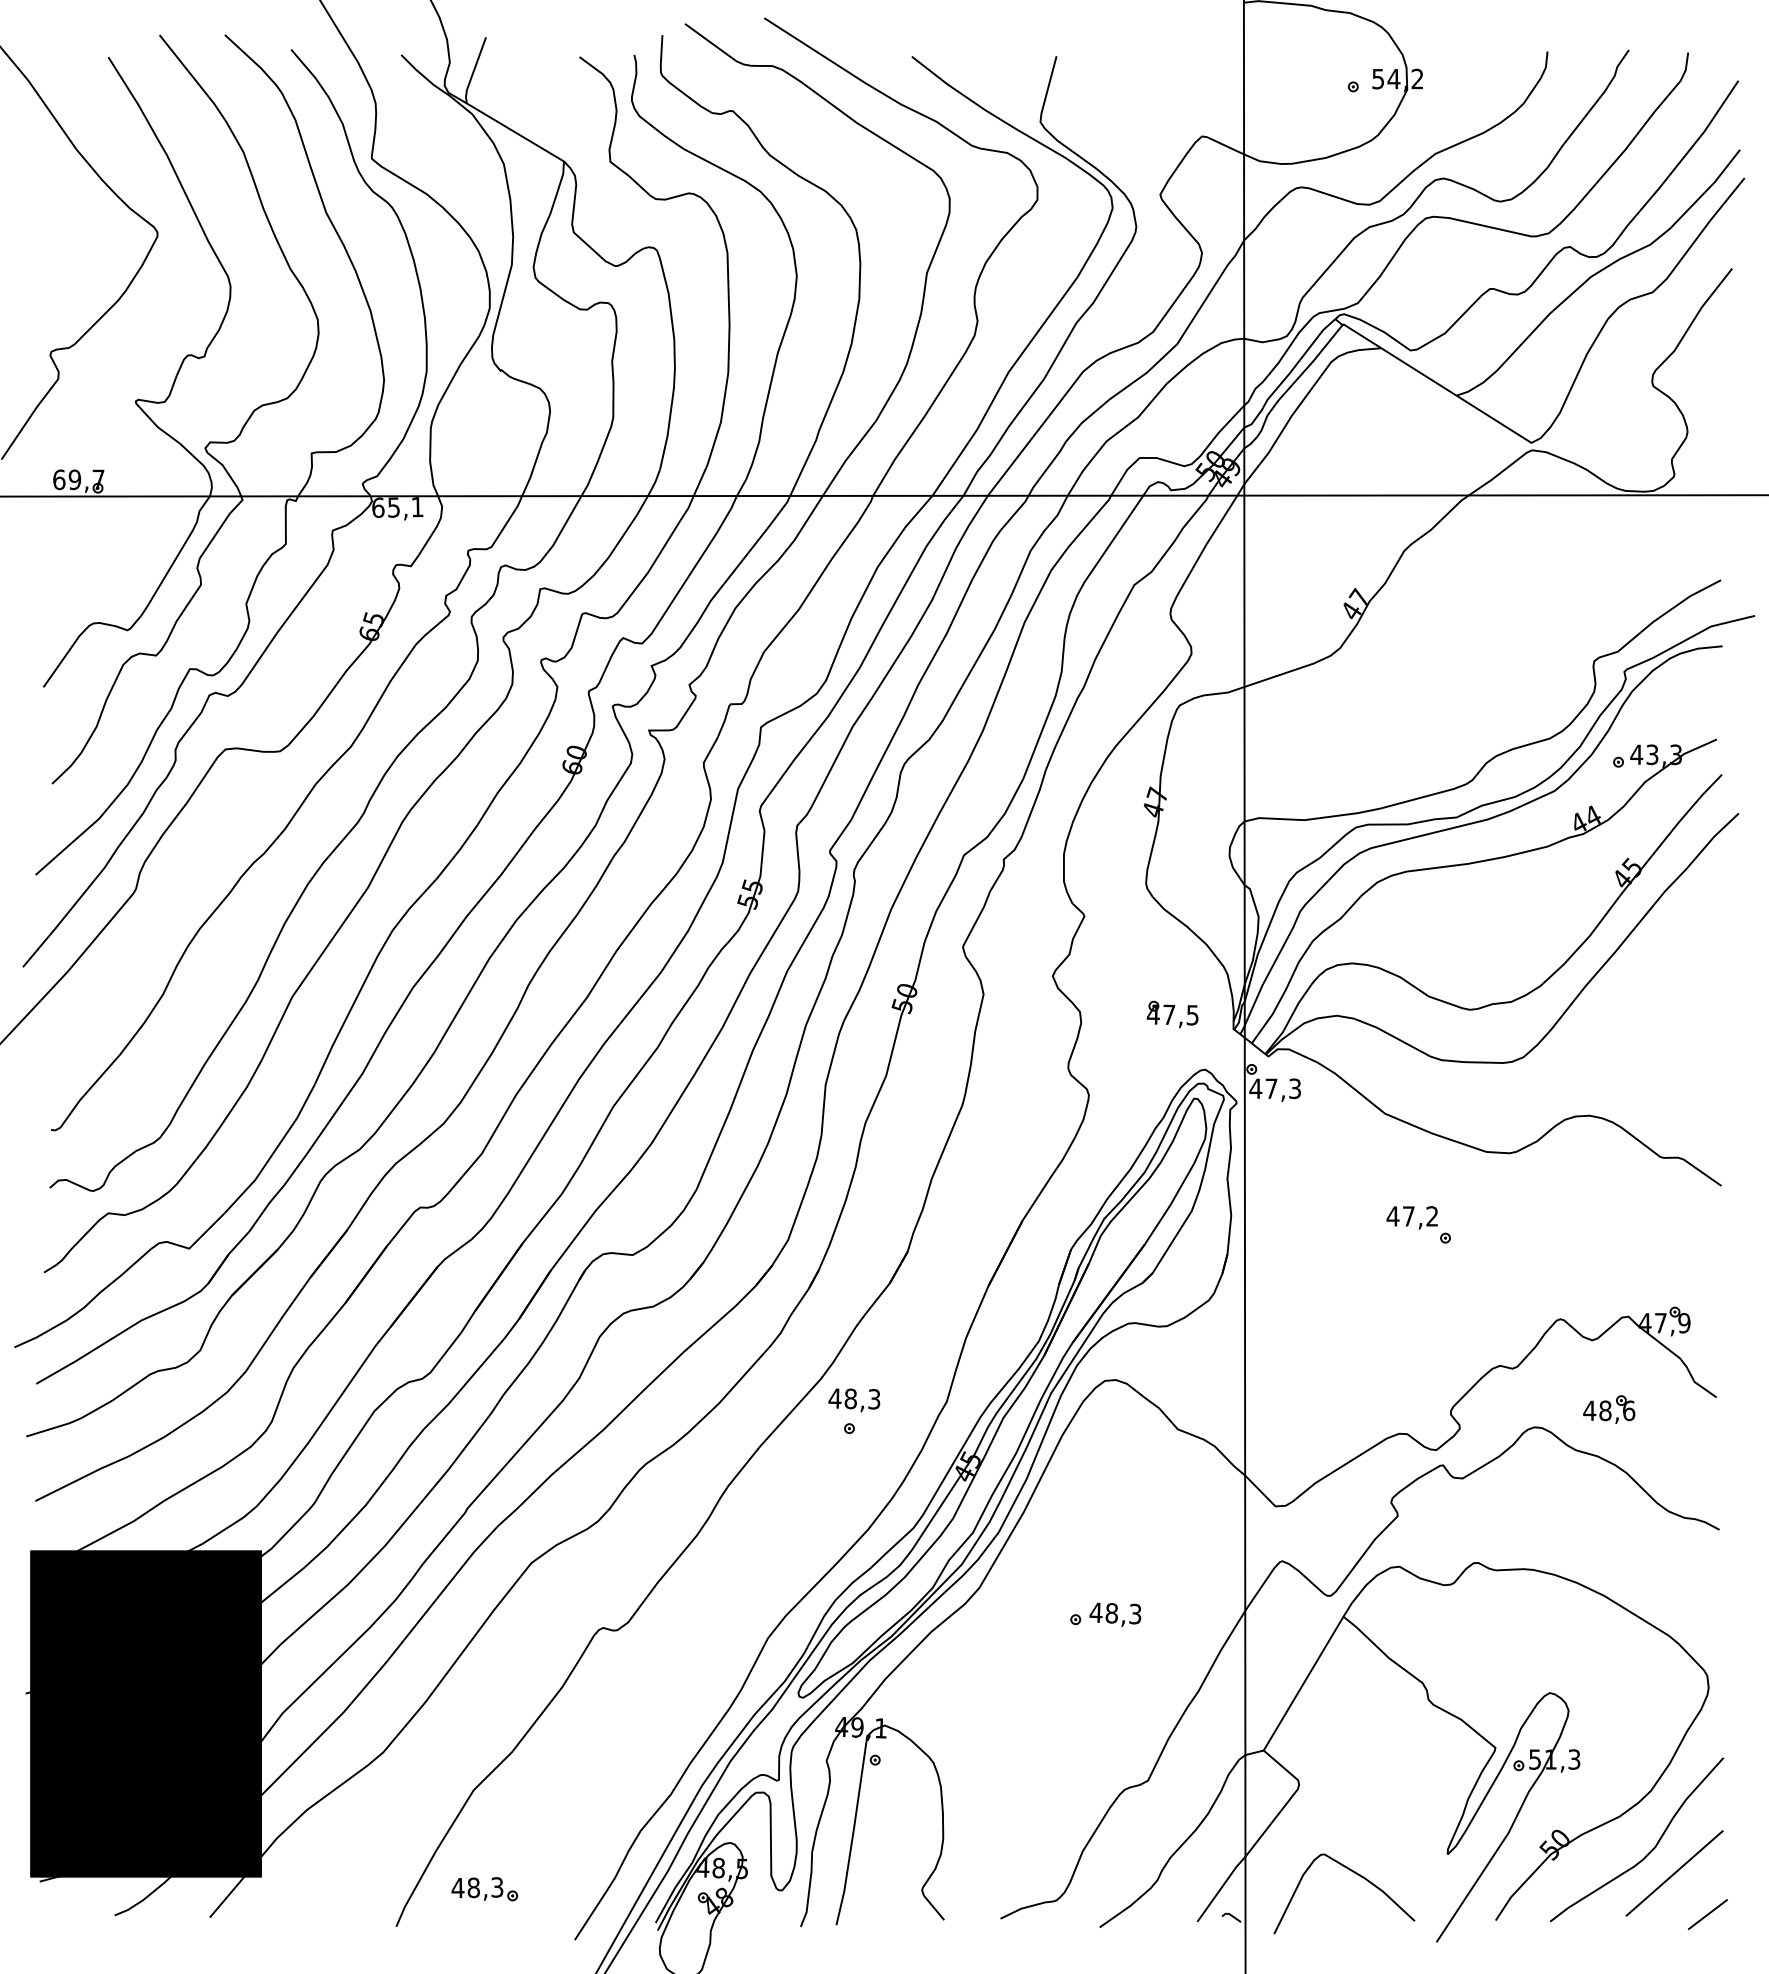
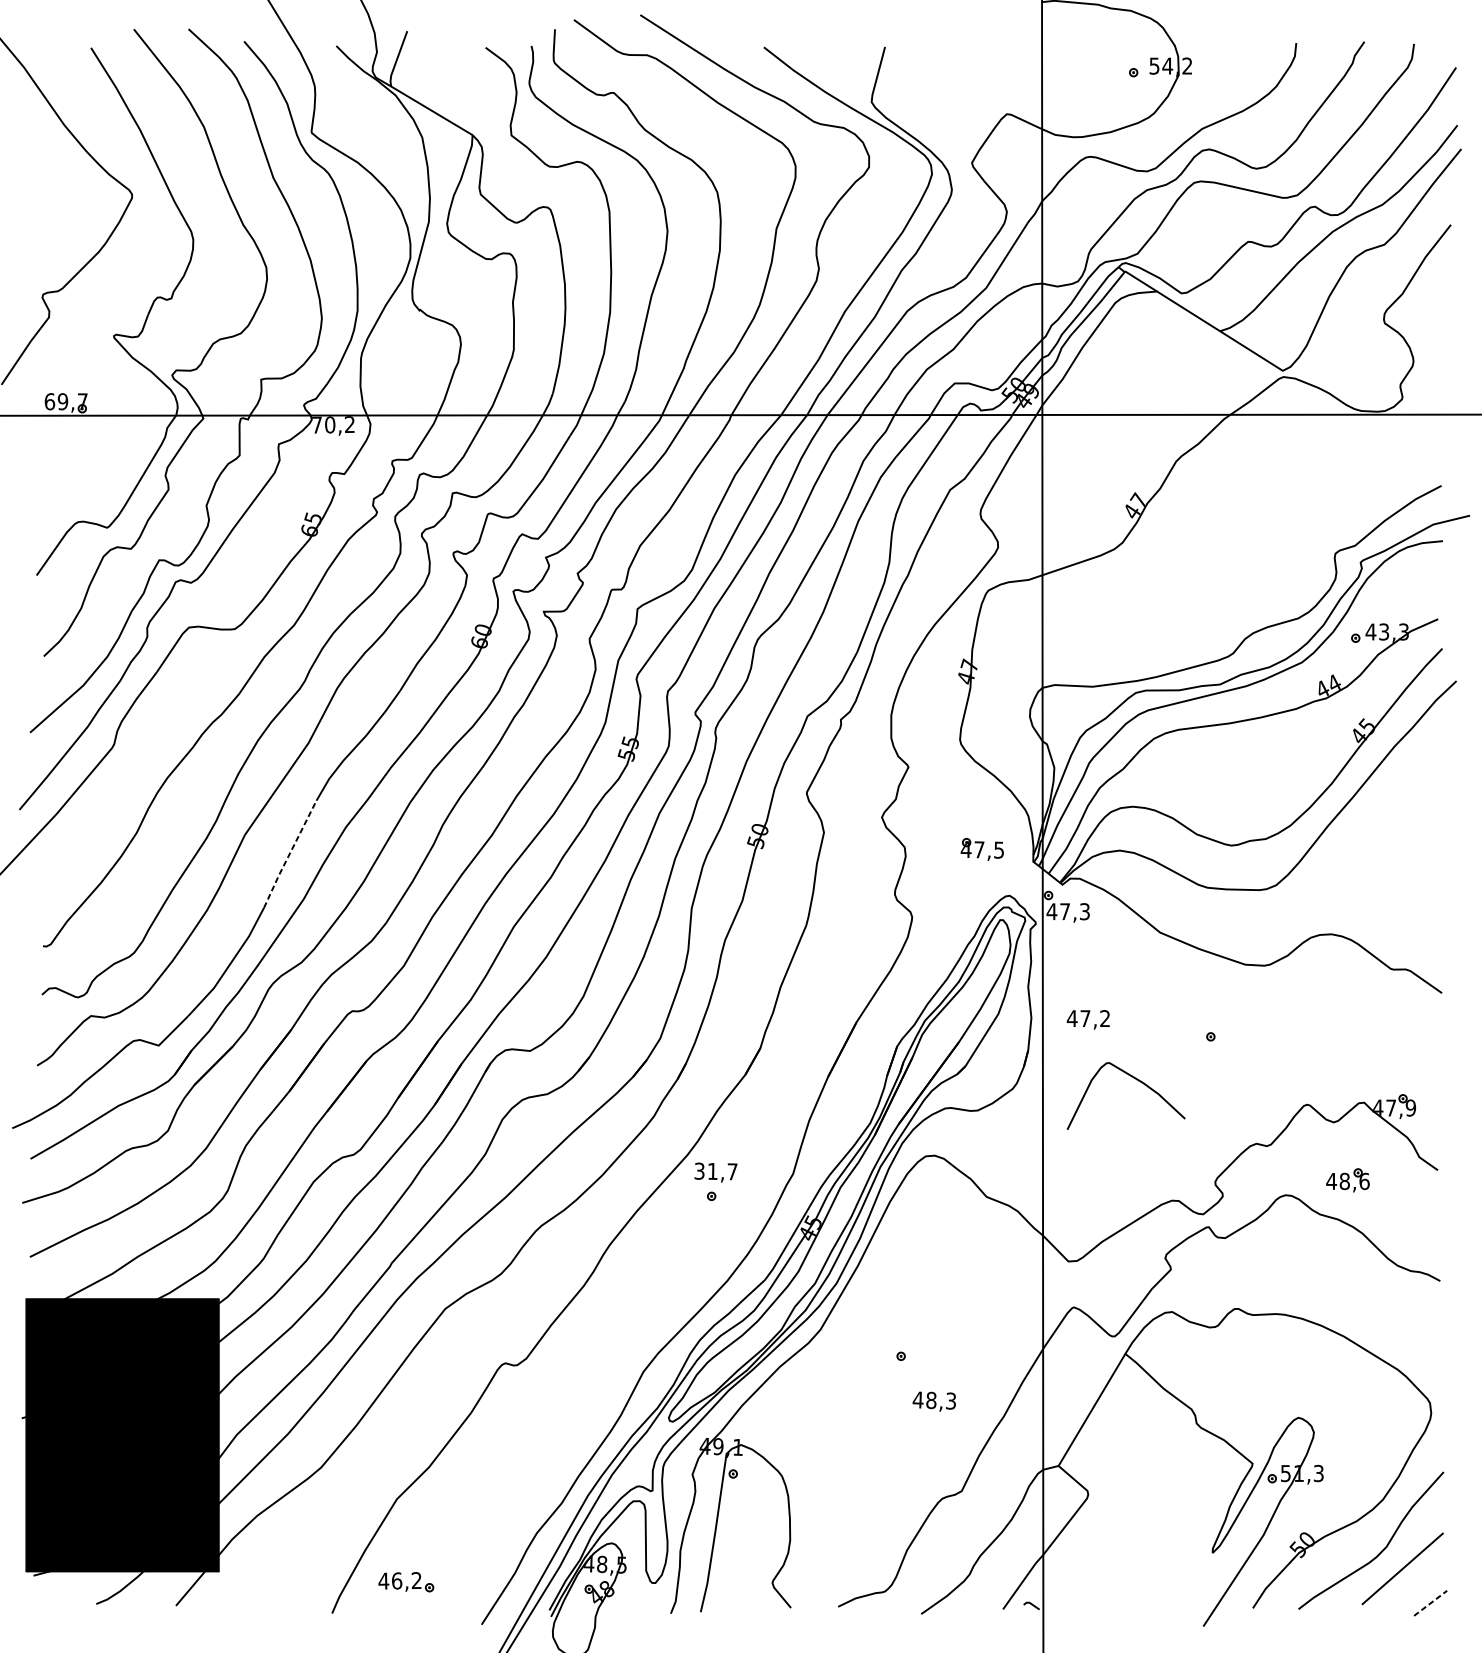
text: (397, 507) -> (333, 424), 65,1 -> 70,2
line: (345, 1020) -> (289, 854), solid -> dashed
text: (1411, 1217) -> (1087, 1019), moved
text: (854, 1398) -> (715, 1171), 48,3 -> 31,7
text: (1115, 1614) -> (934, 1401), moved
curve: (1357, 1875) -> (1137, 1080), moved
text: (485, 1887) -> (406, 1580), 48,3 -> 46,2
line: (1707, 1914) -> (1430, 1603), solid -> dashed

